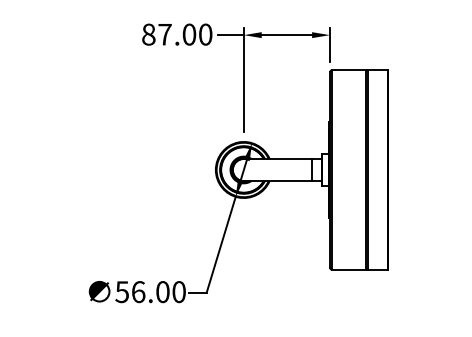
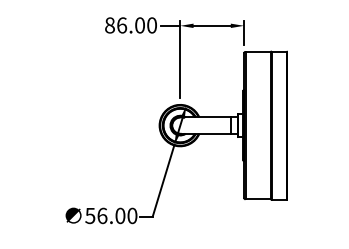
text: (165, 34) -> (122, 25), 87.00 -> 86.00

